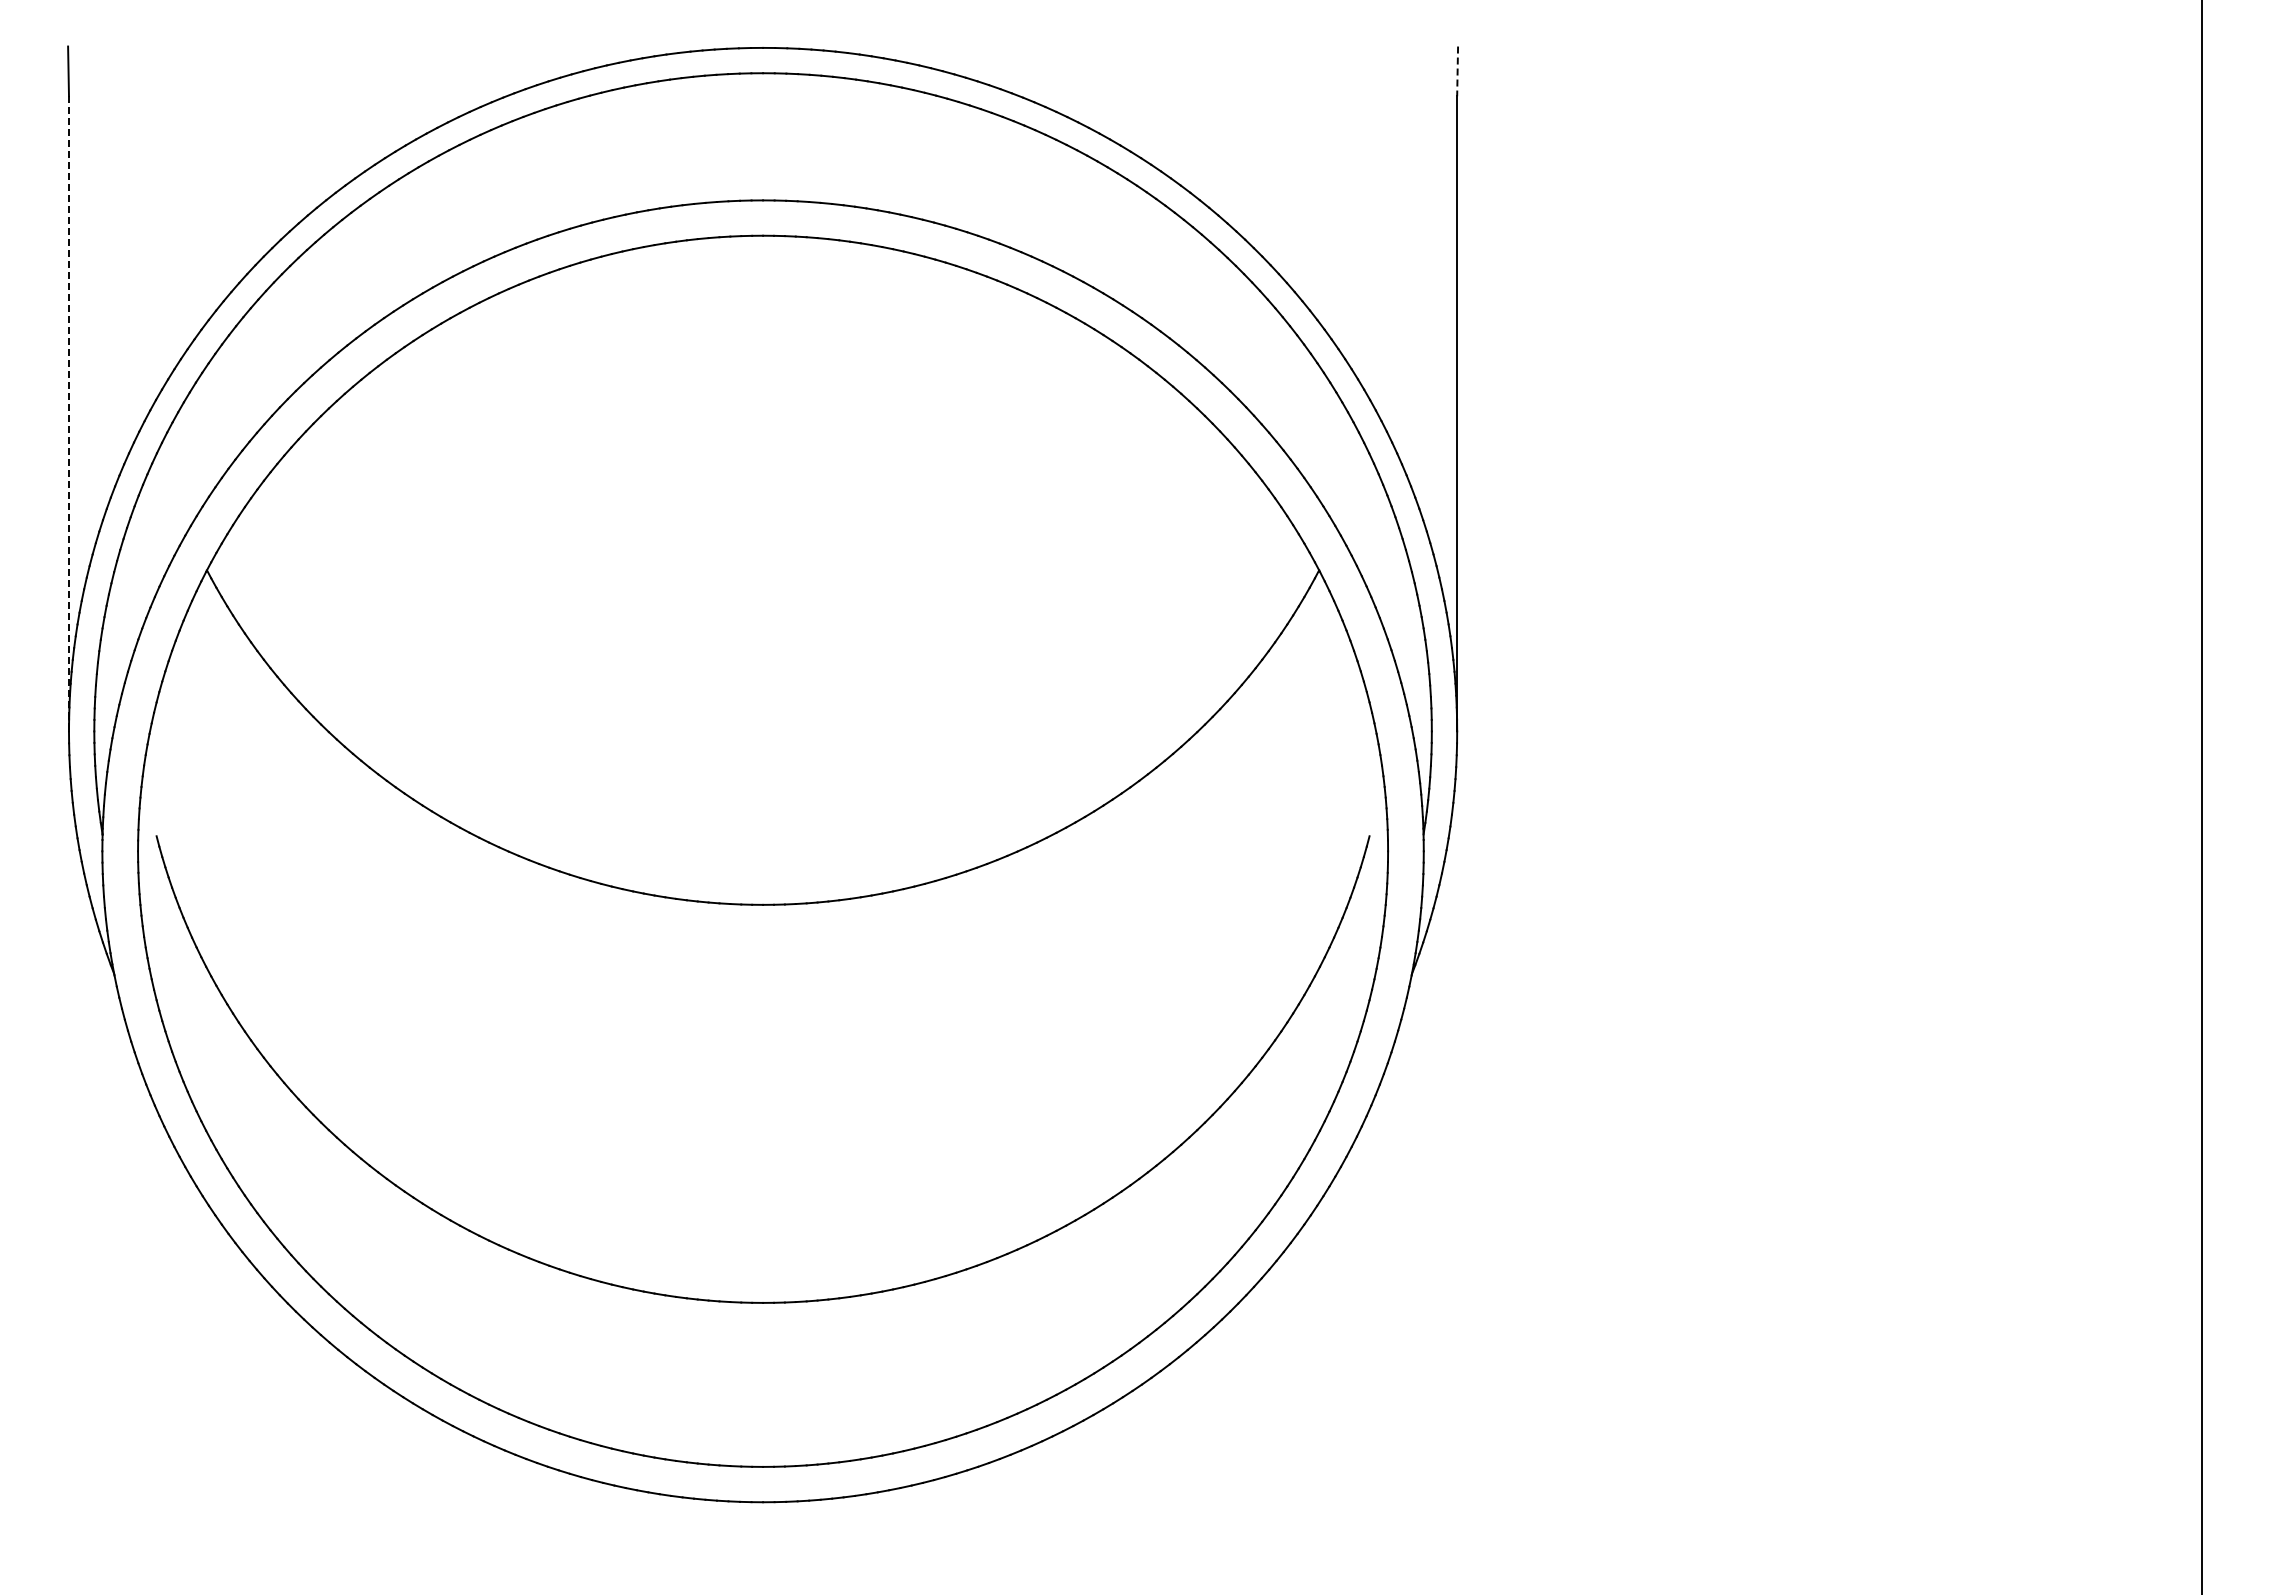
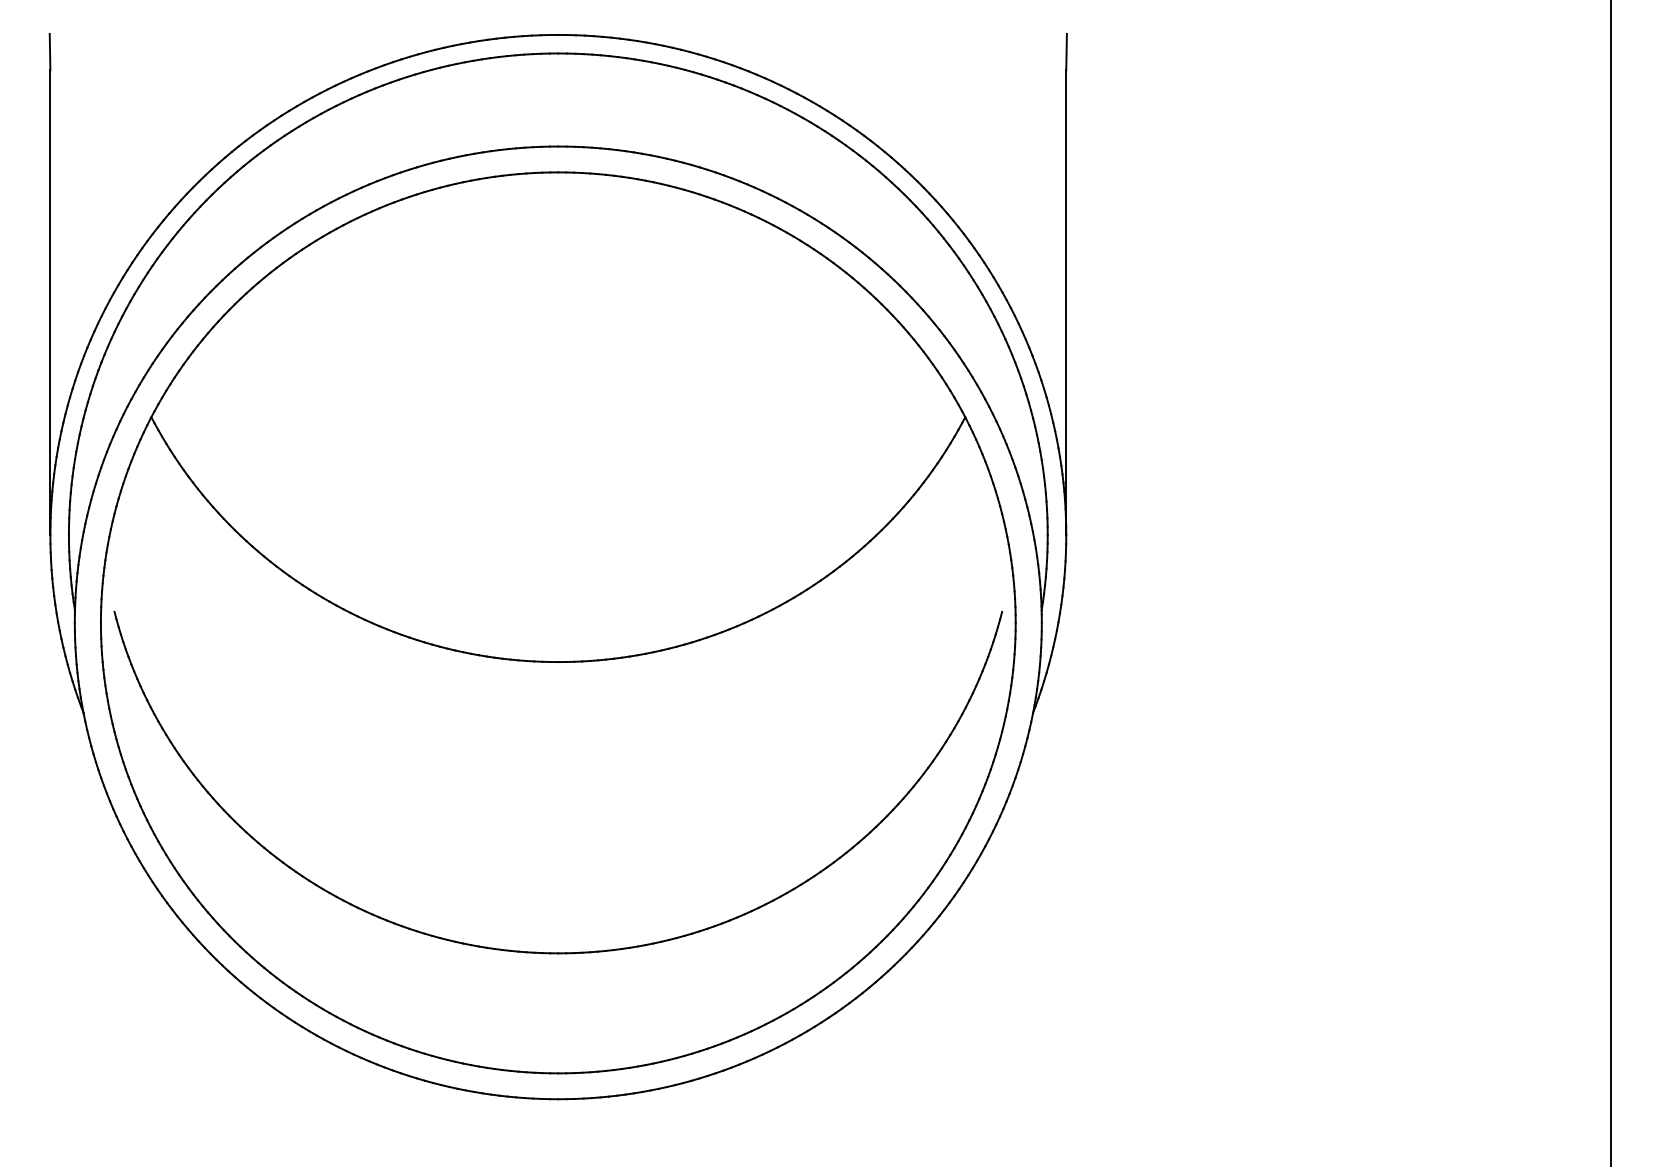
line: (1457, 71) -> (1066, 52), dashed -> solid
line: (68, 413) -> (50, 302), dashed -> solid

